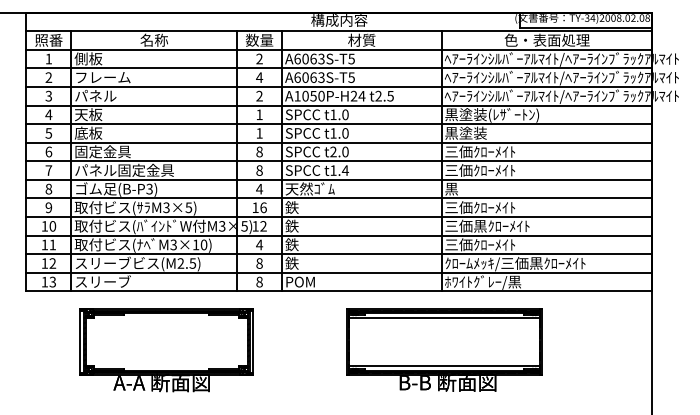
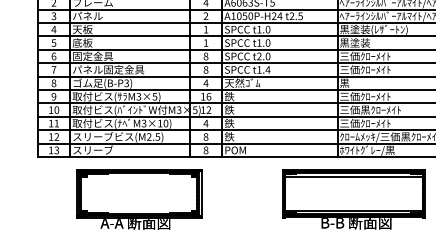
part: (444, 349) -> (353, 199), moved

